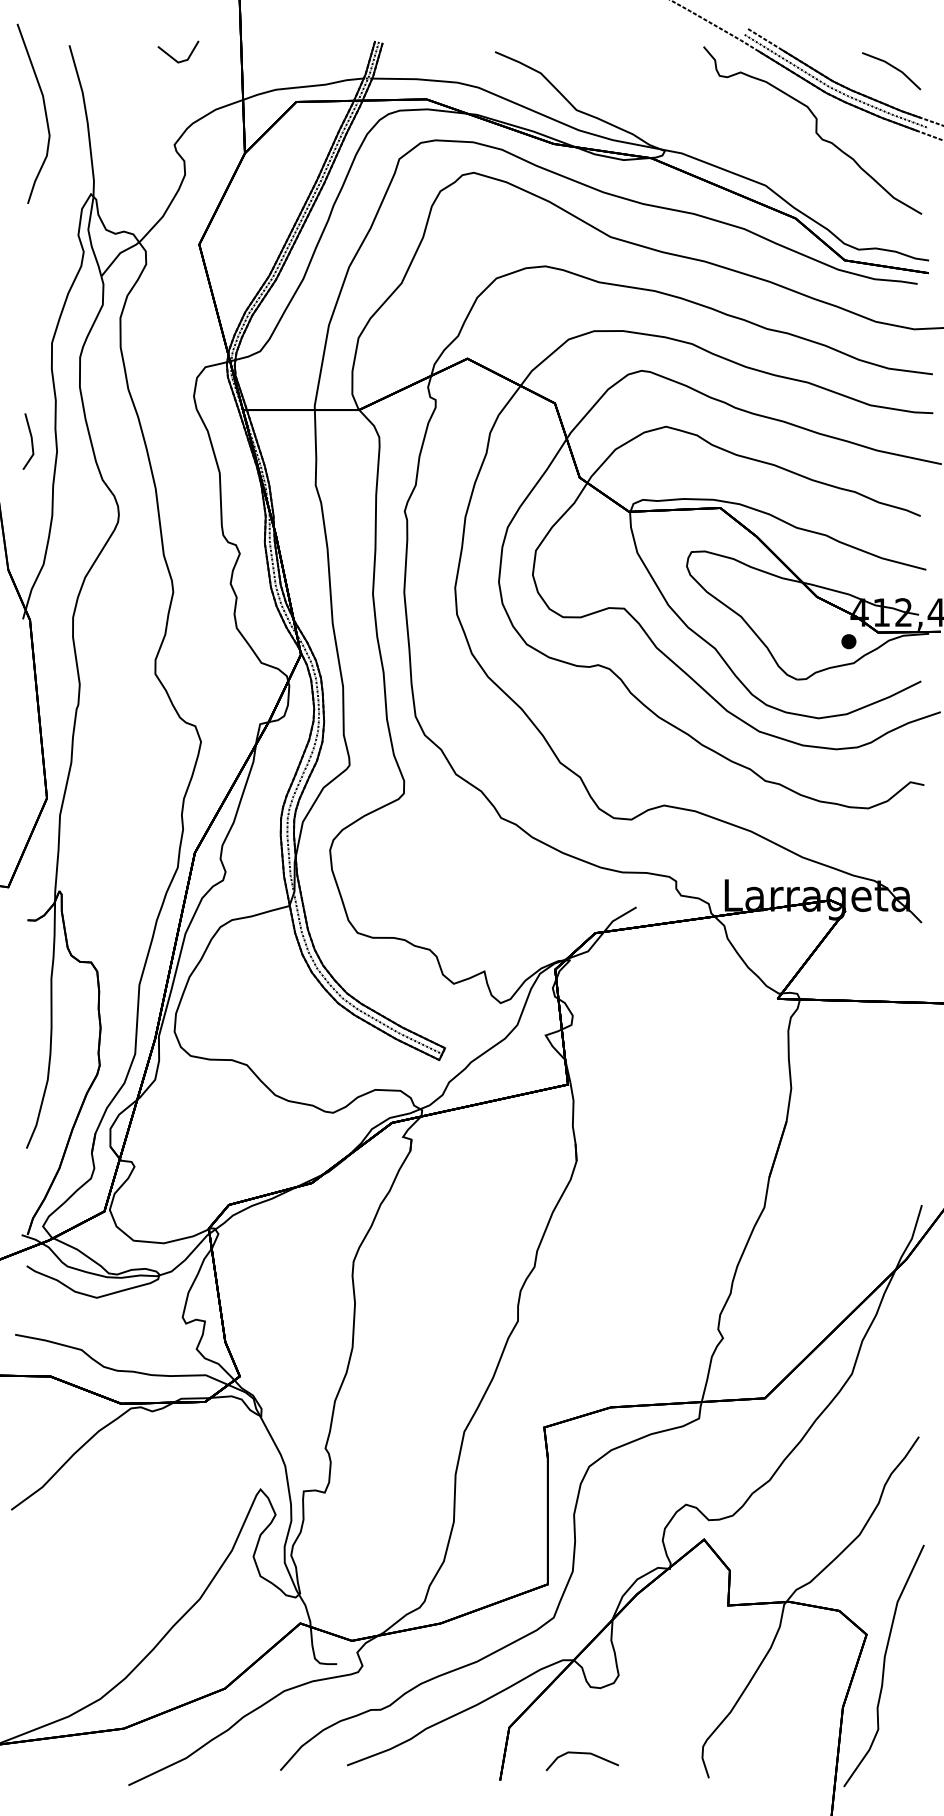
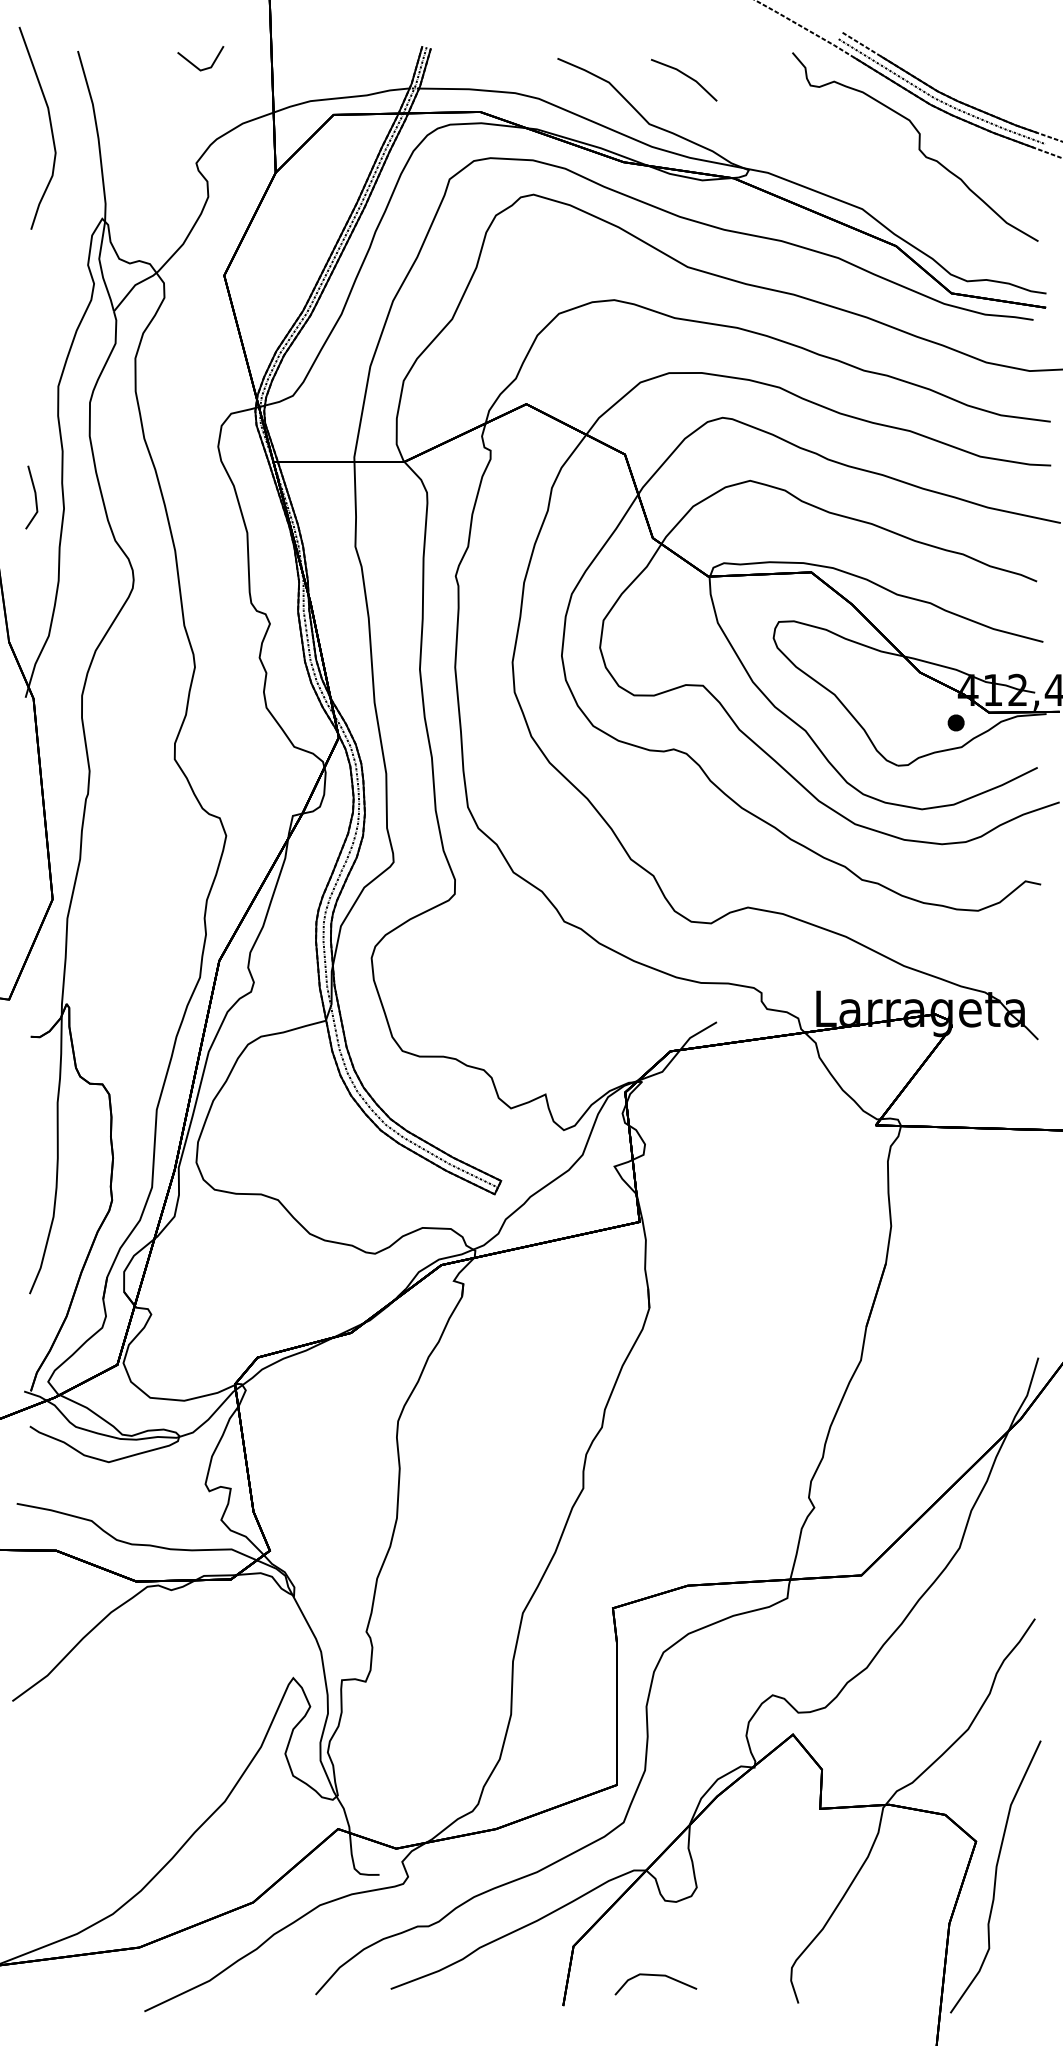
line: (893, 67) -> (686, 76), moved

